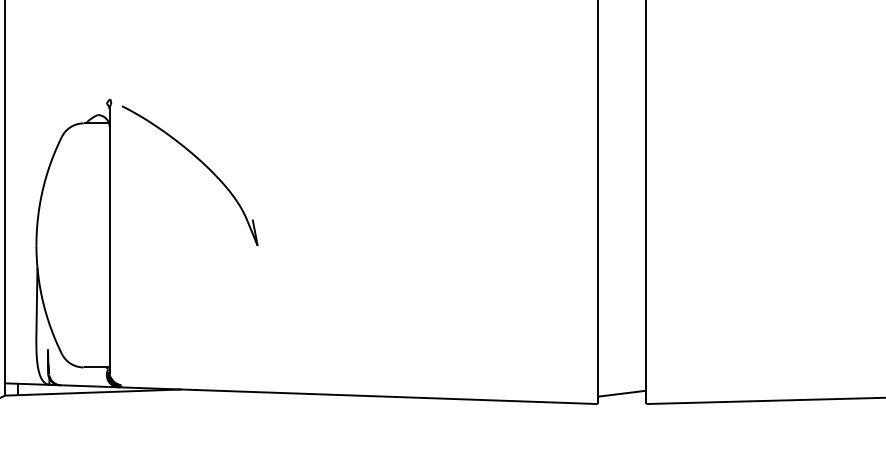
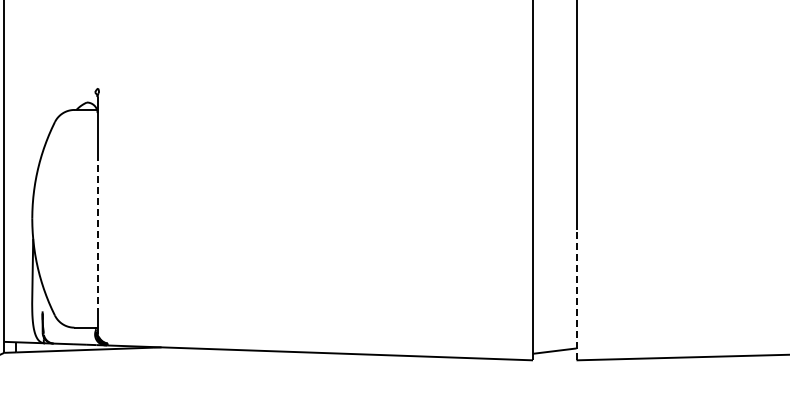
part: (201, 163) -> (179, 145), removed
line: (109, 266) -> (97, 237), solid -> dashed
line: (646, 330) -> (576, 294), solid -> dashed

